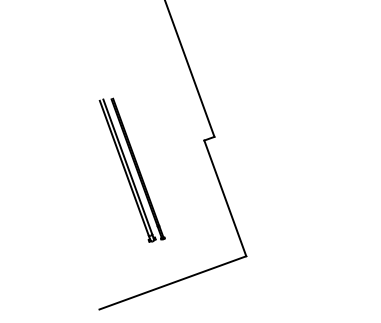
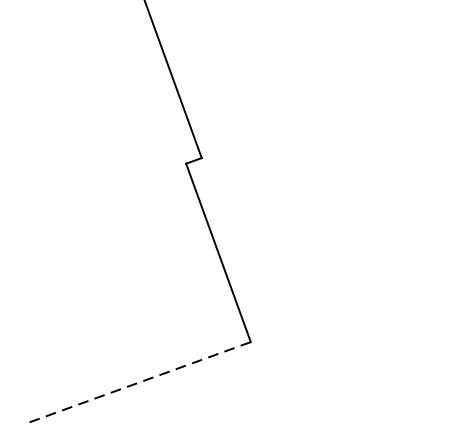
part: (131, 169) -> (73, 208), removed
line: (172, 283) -> (137, 384), solid -> dashed

